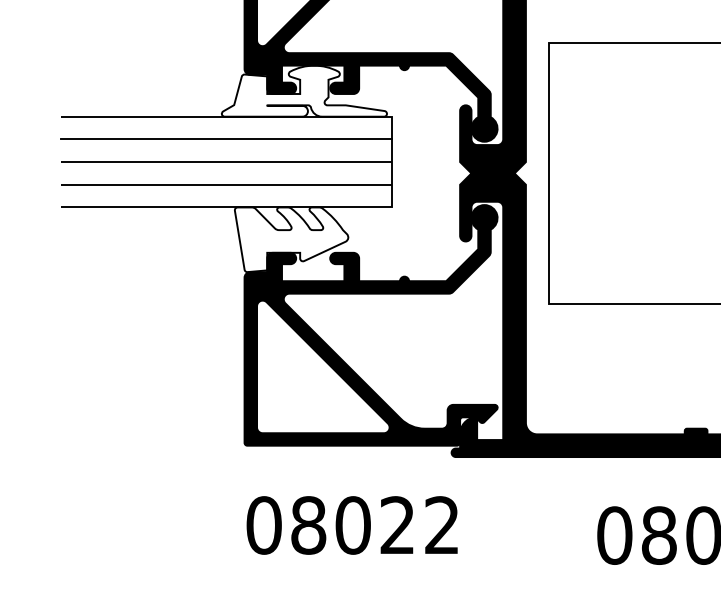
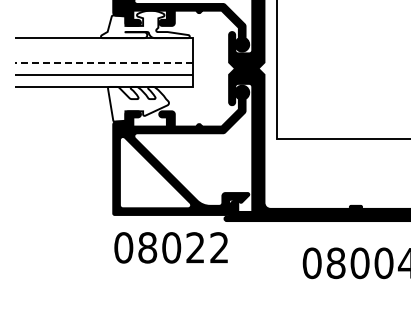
line: (226, 139) -> (103, 50), removed
line: (226, 162) -> (103, 62), solid -> dashed
text: (351, 524) -> (170, 247), moved

